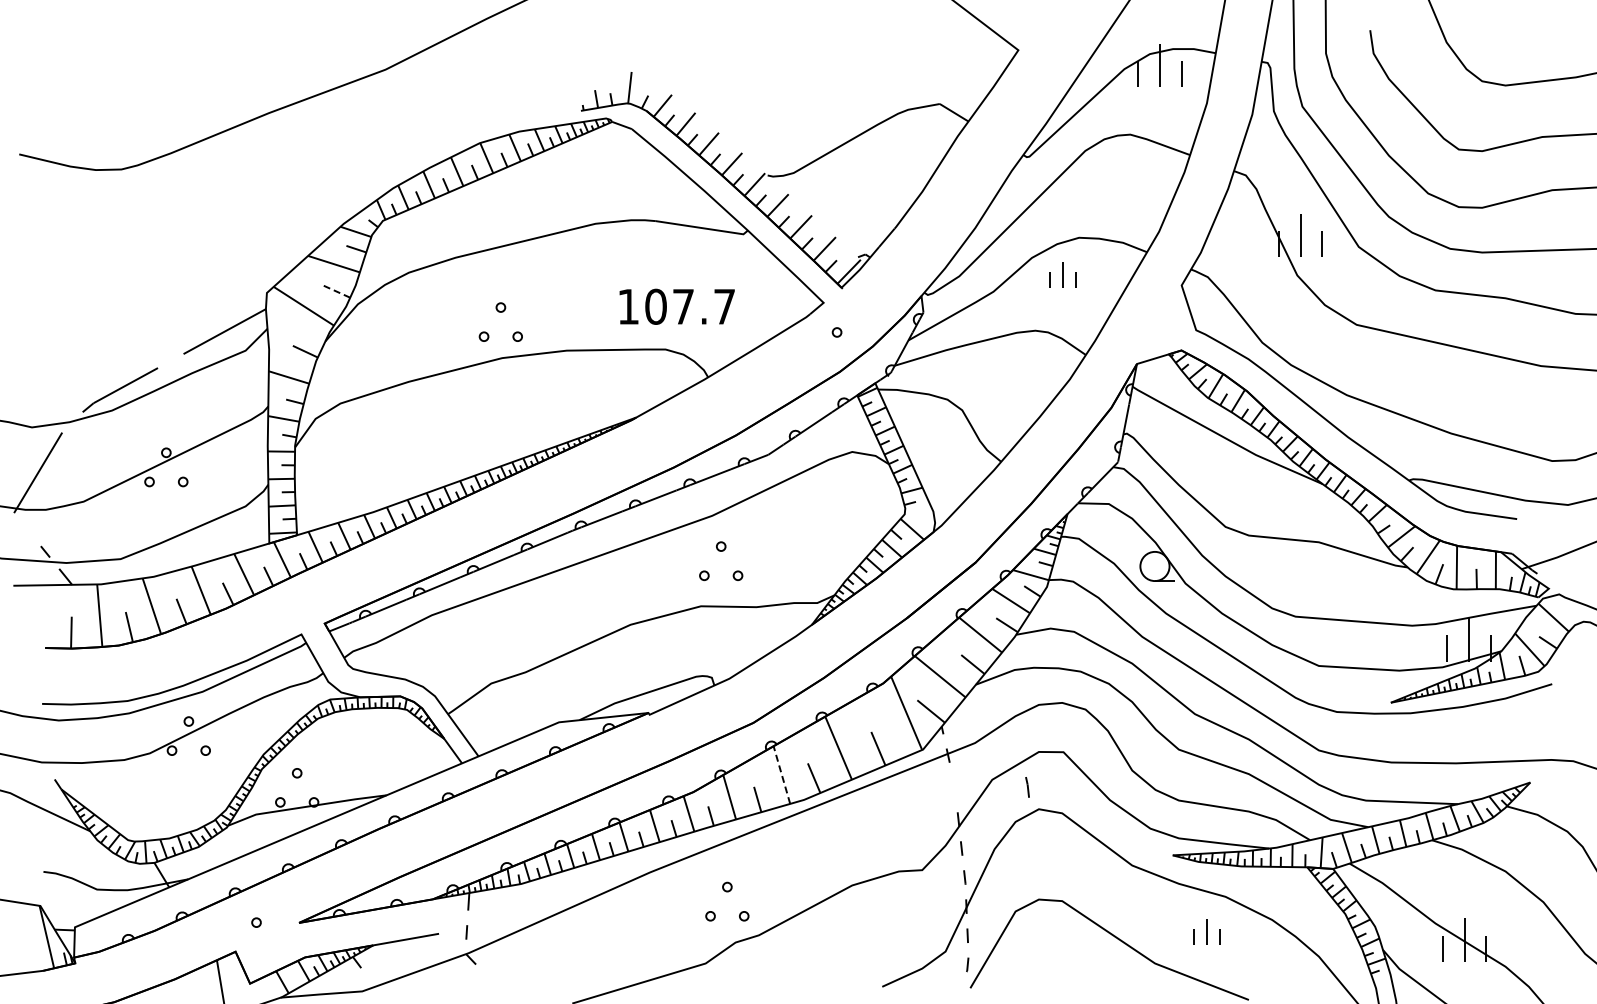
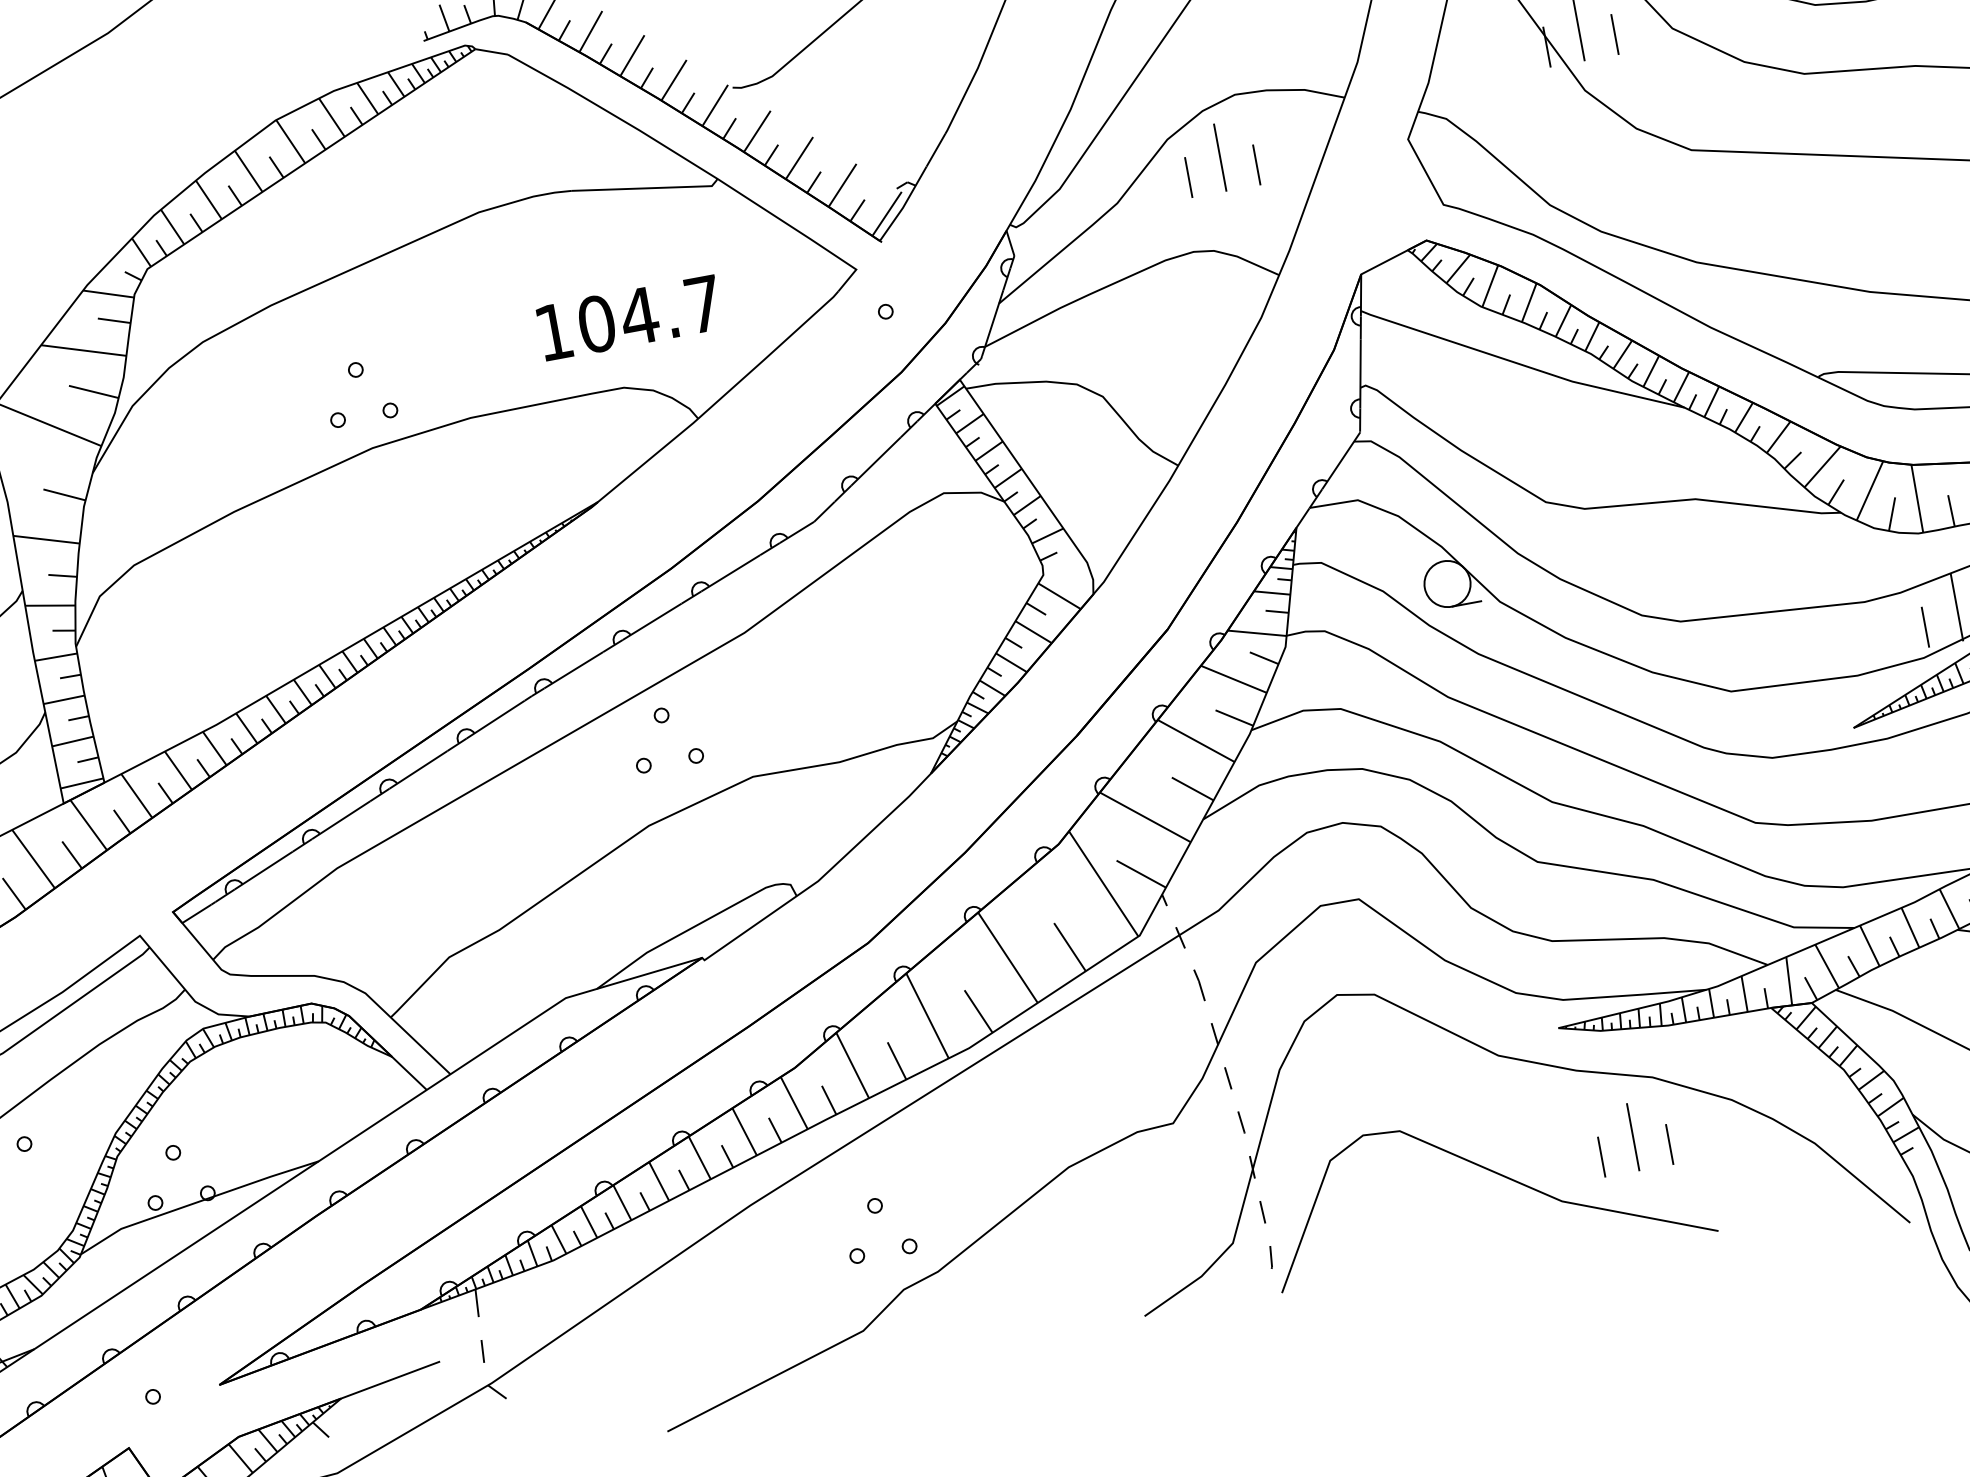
part: (1062, 274) -> (1219, 156), size x1.67
line: (335, 290) -> (93, 391), dashed -> solid
text: (683, 306) -> (639, 315), 107.7 -> 104.7
part: (721, 551) -> (663, 722), moved
line: (781, 774) -> (926, 1015), dashed -> solid
line: (1027, 787) -> (1199, 985), moved
part: (1206, 931) -> (1632, 1136), size x1.67

